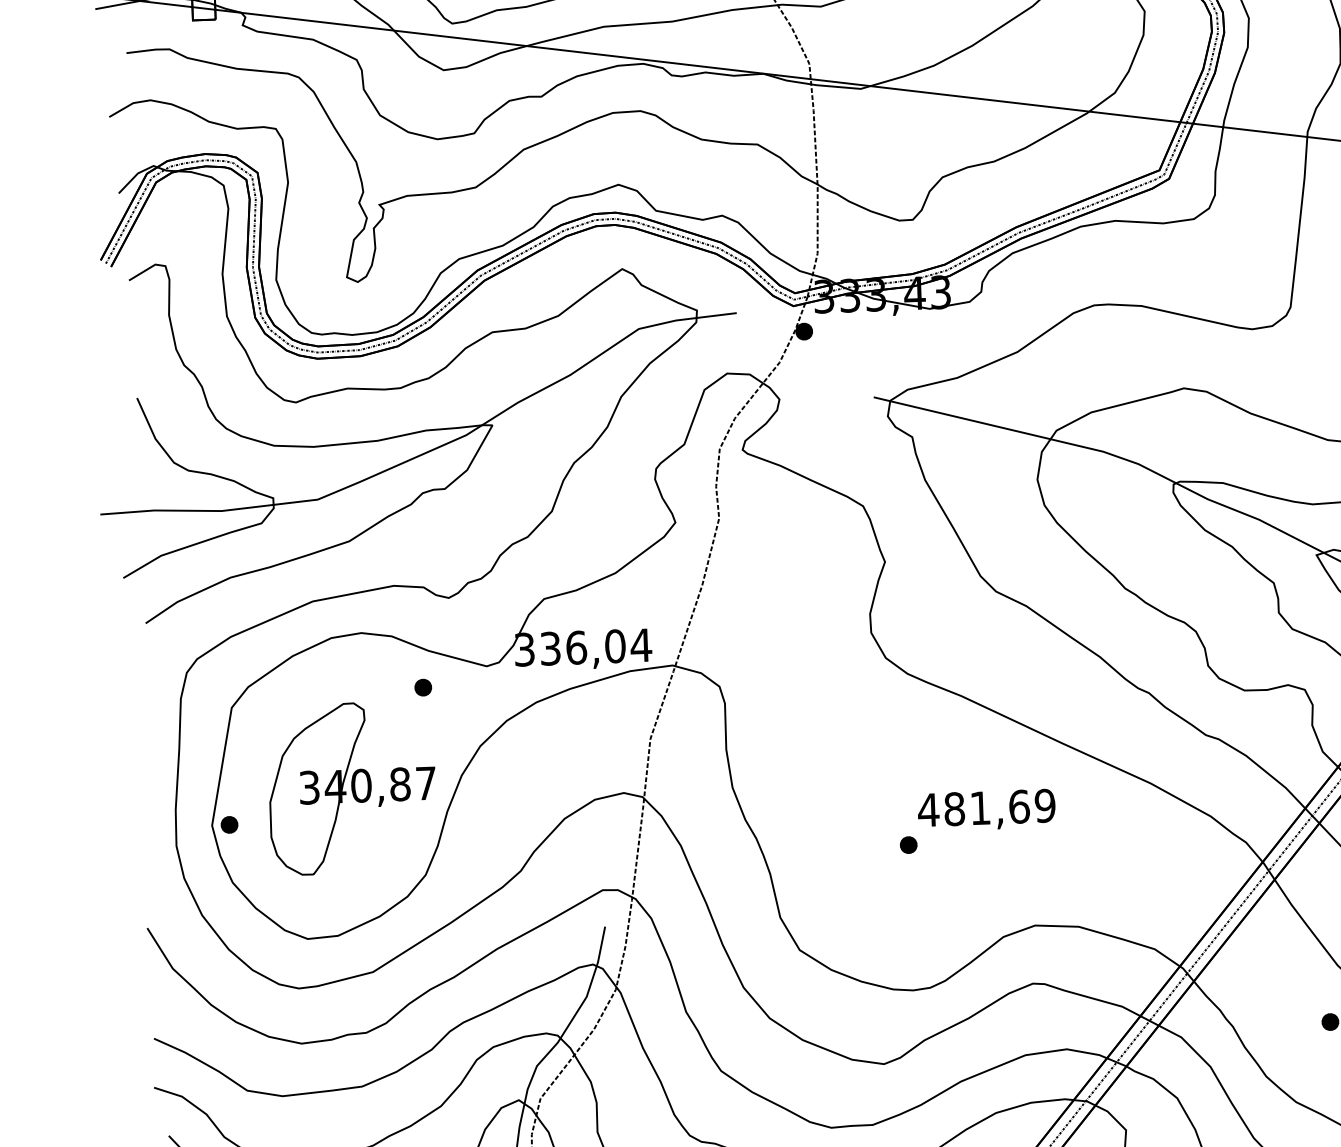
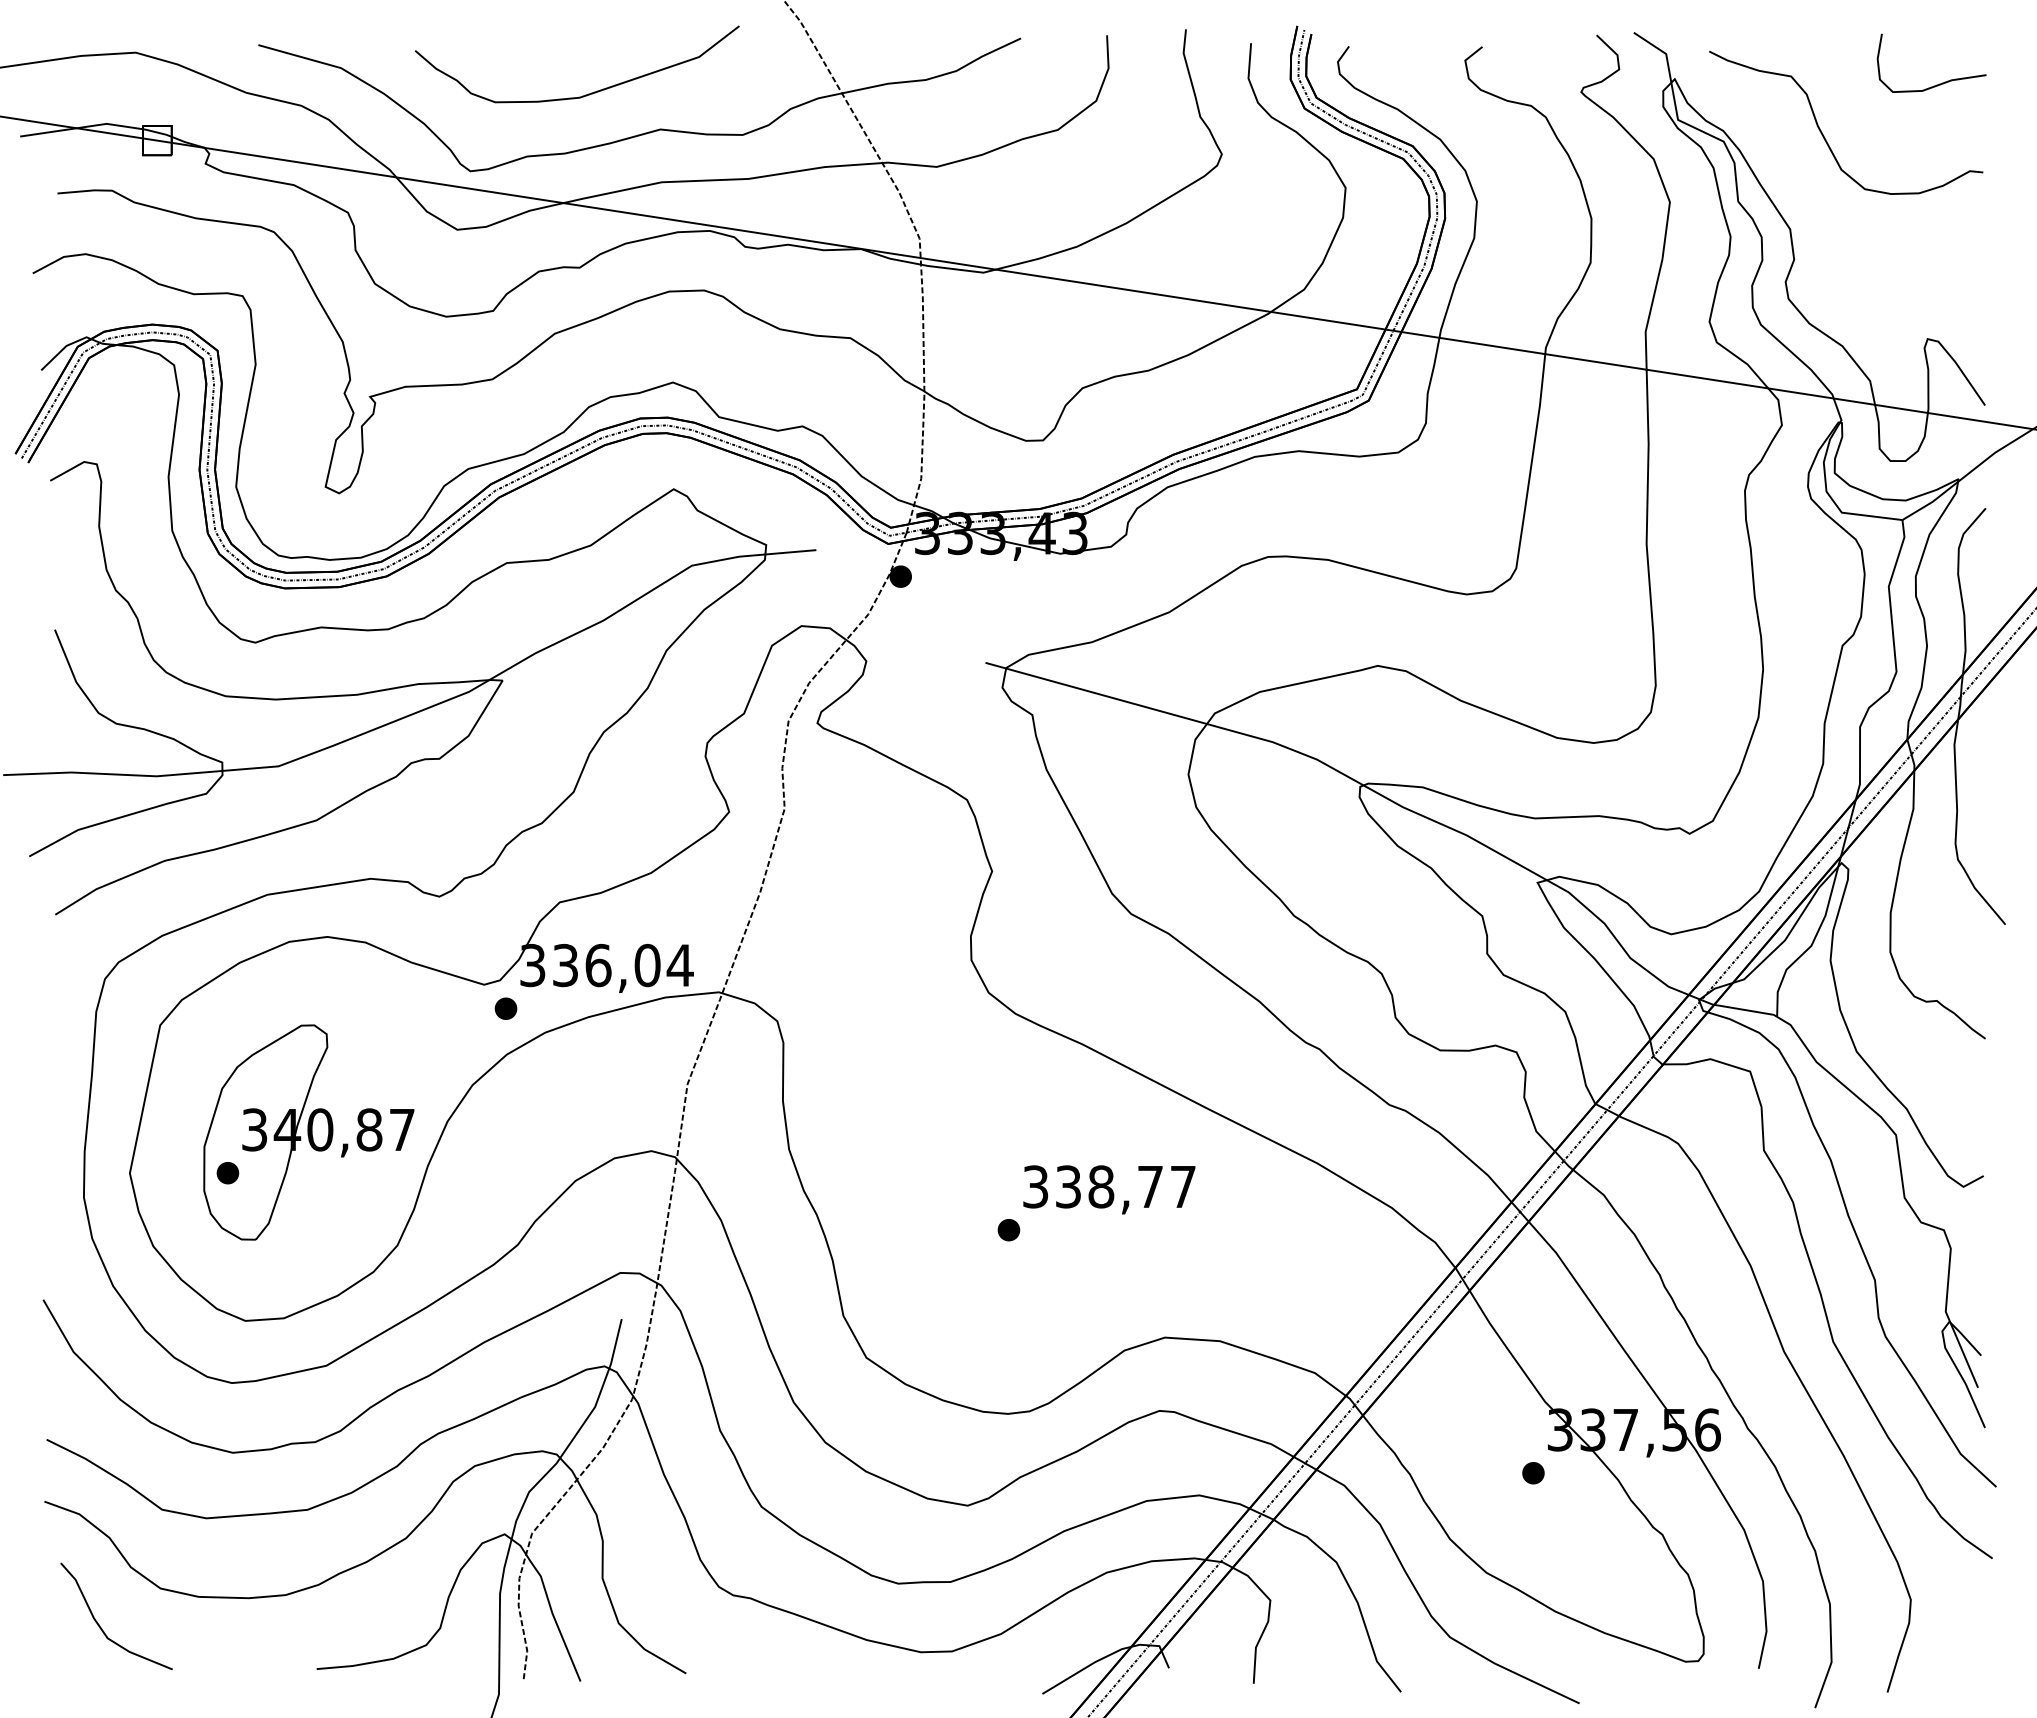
part: (422, 687) -> (505, 1008), moved
text: (986, 807) -> (1109, 1186), 481,69 -> 338,77
part: (229, 825) -> (227, 1173), moved

